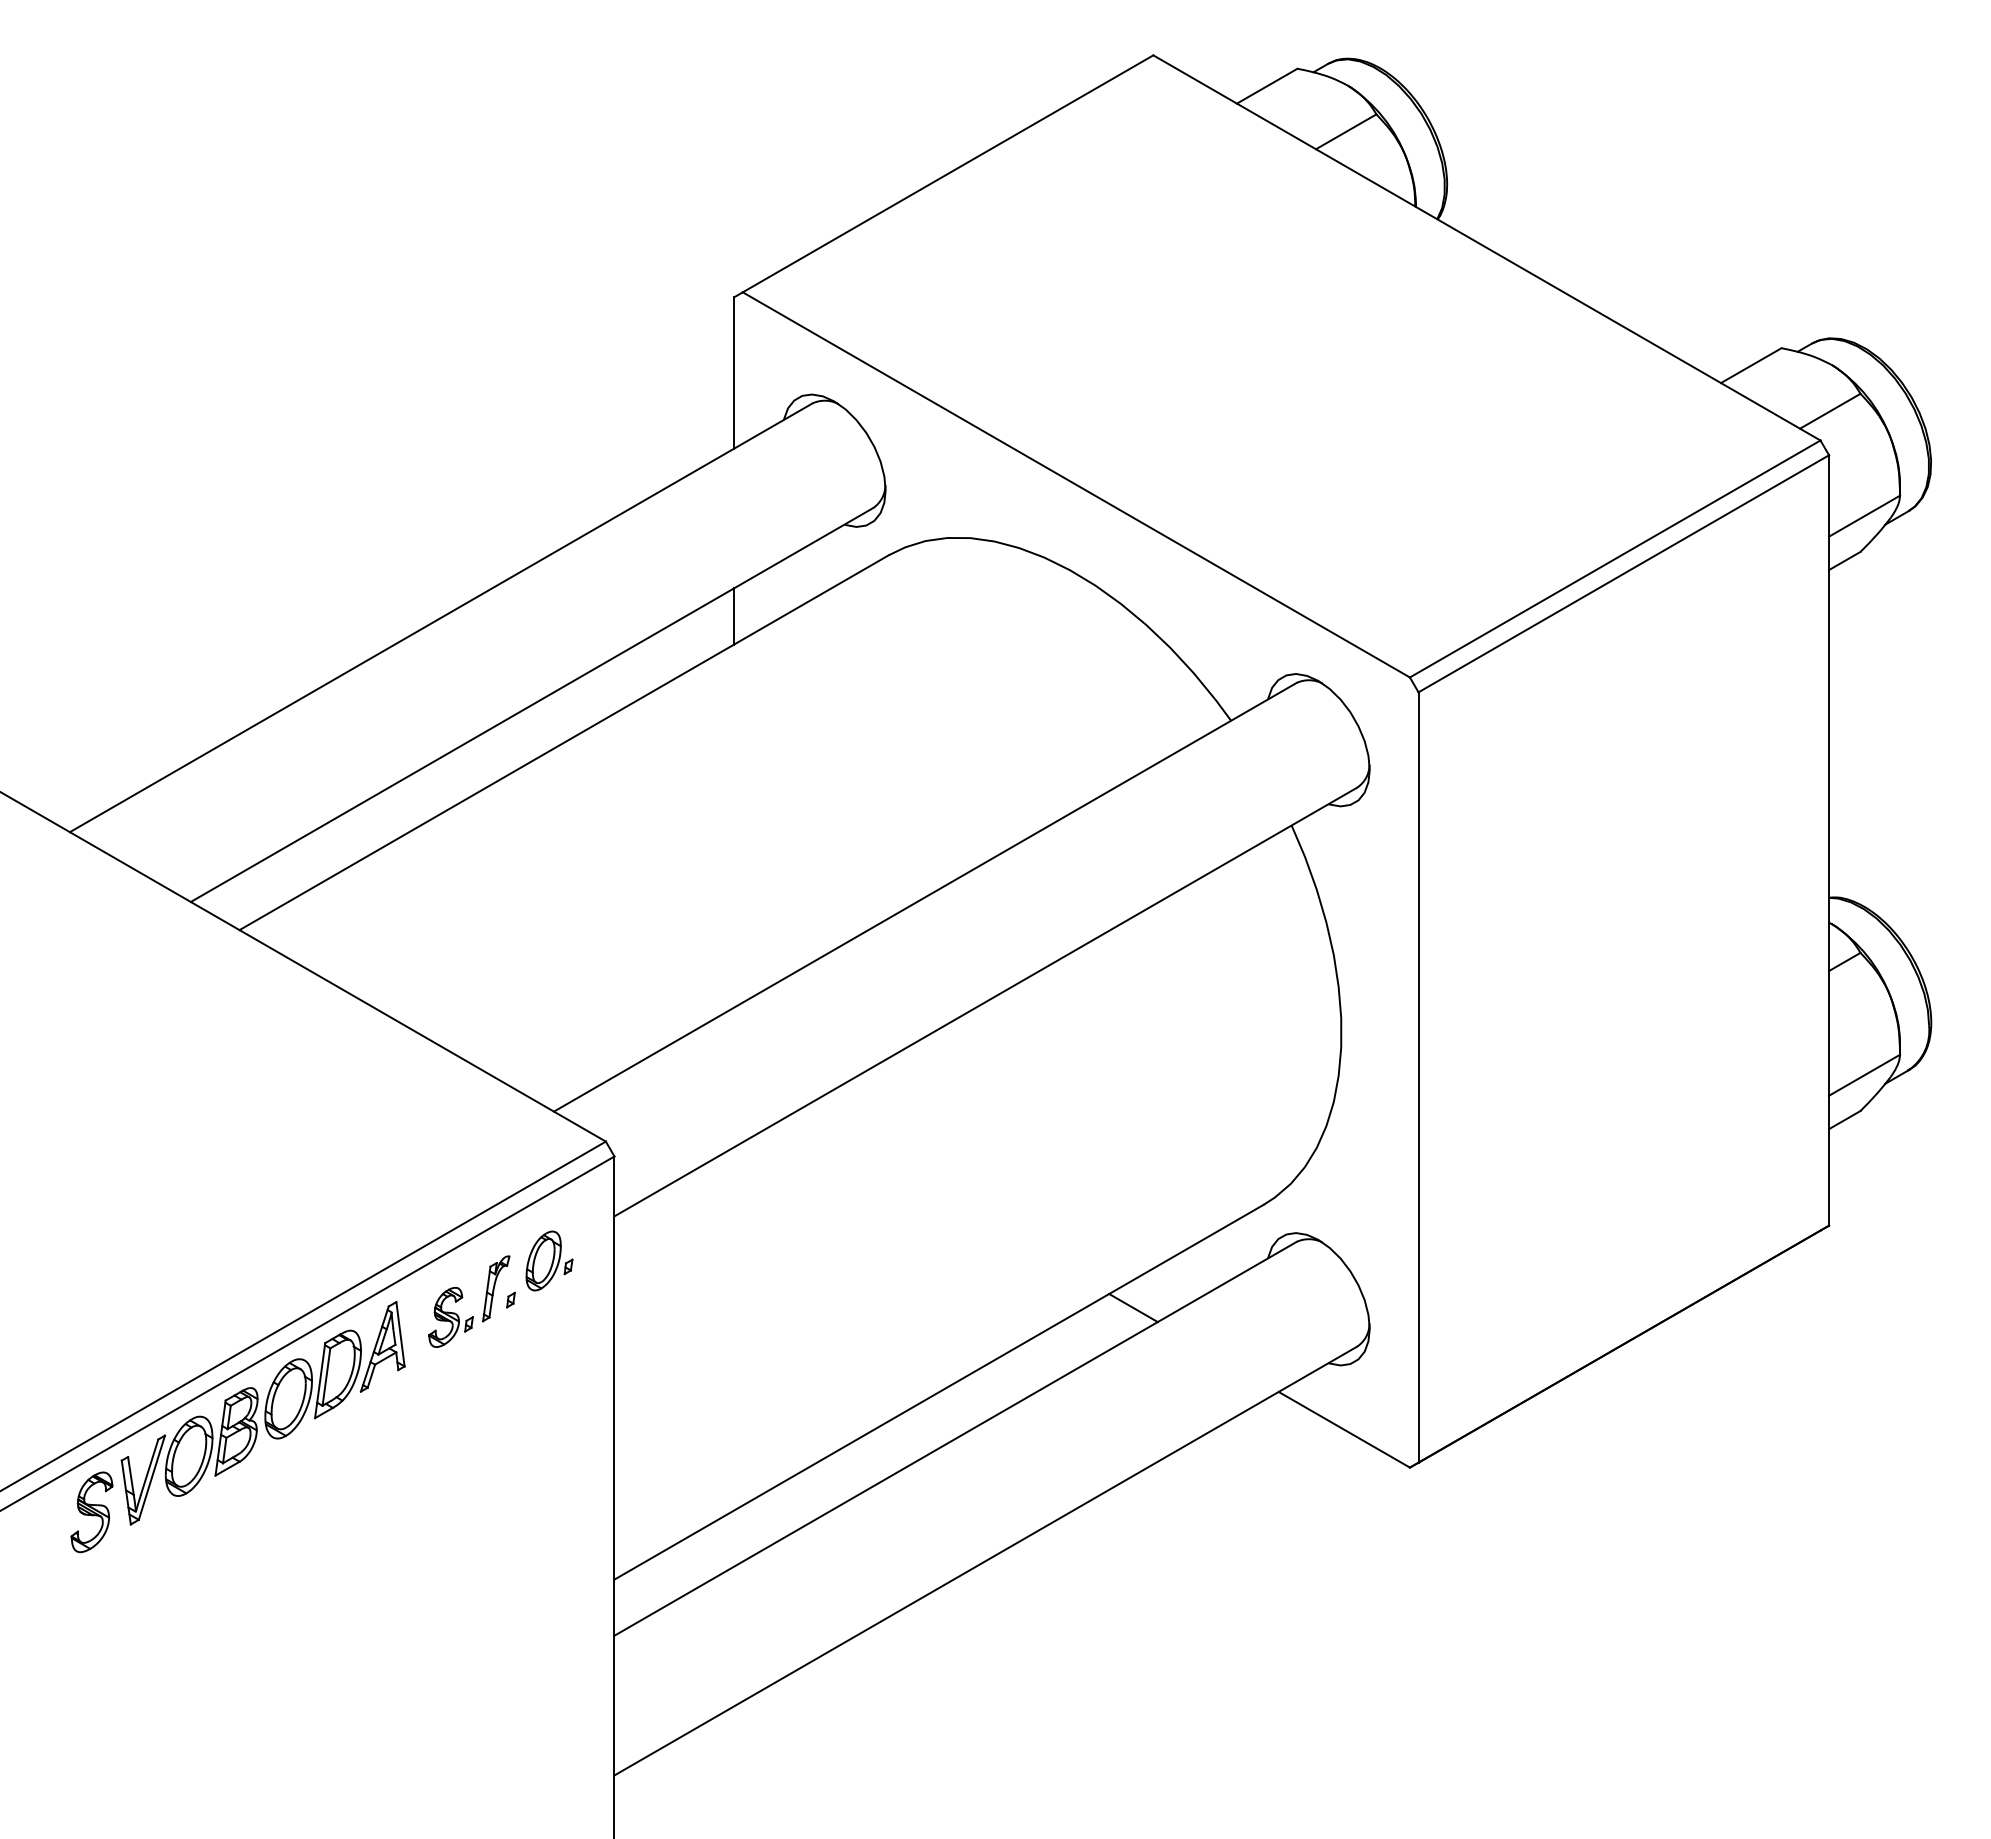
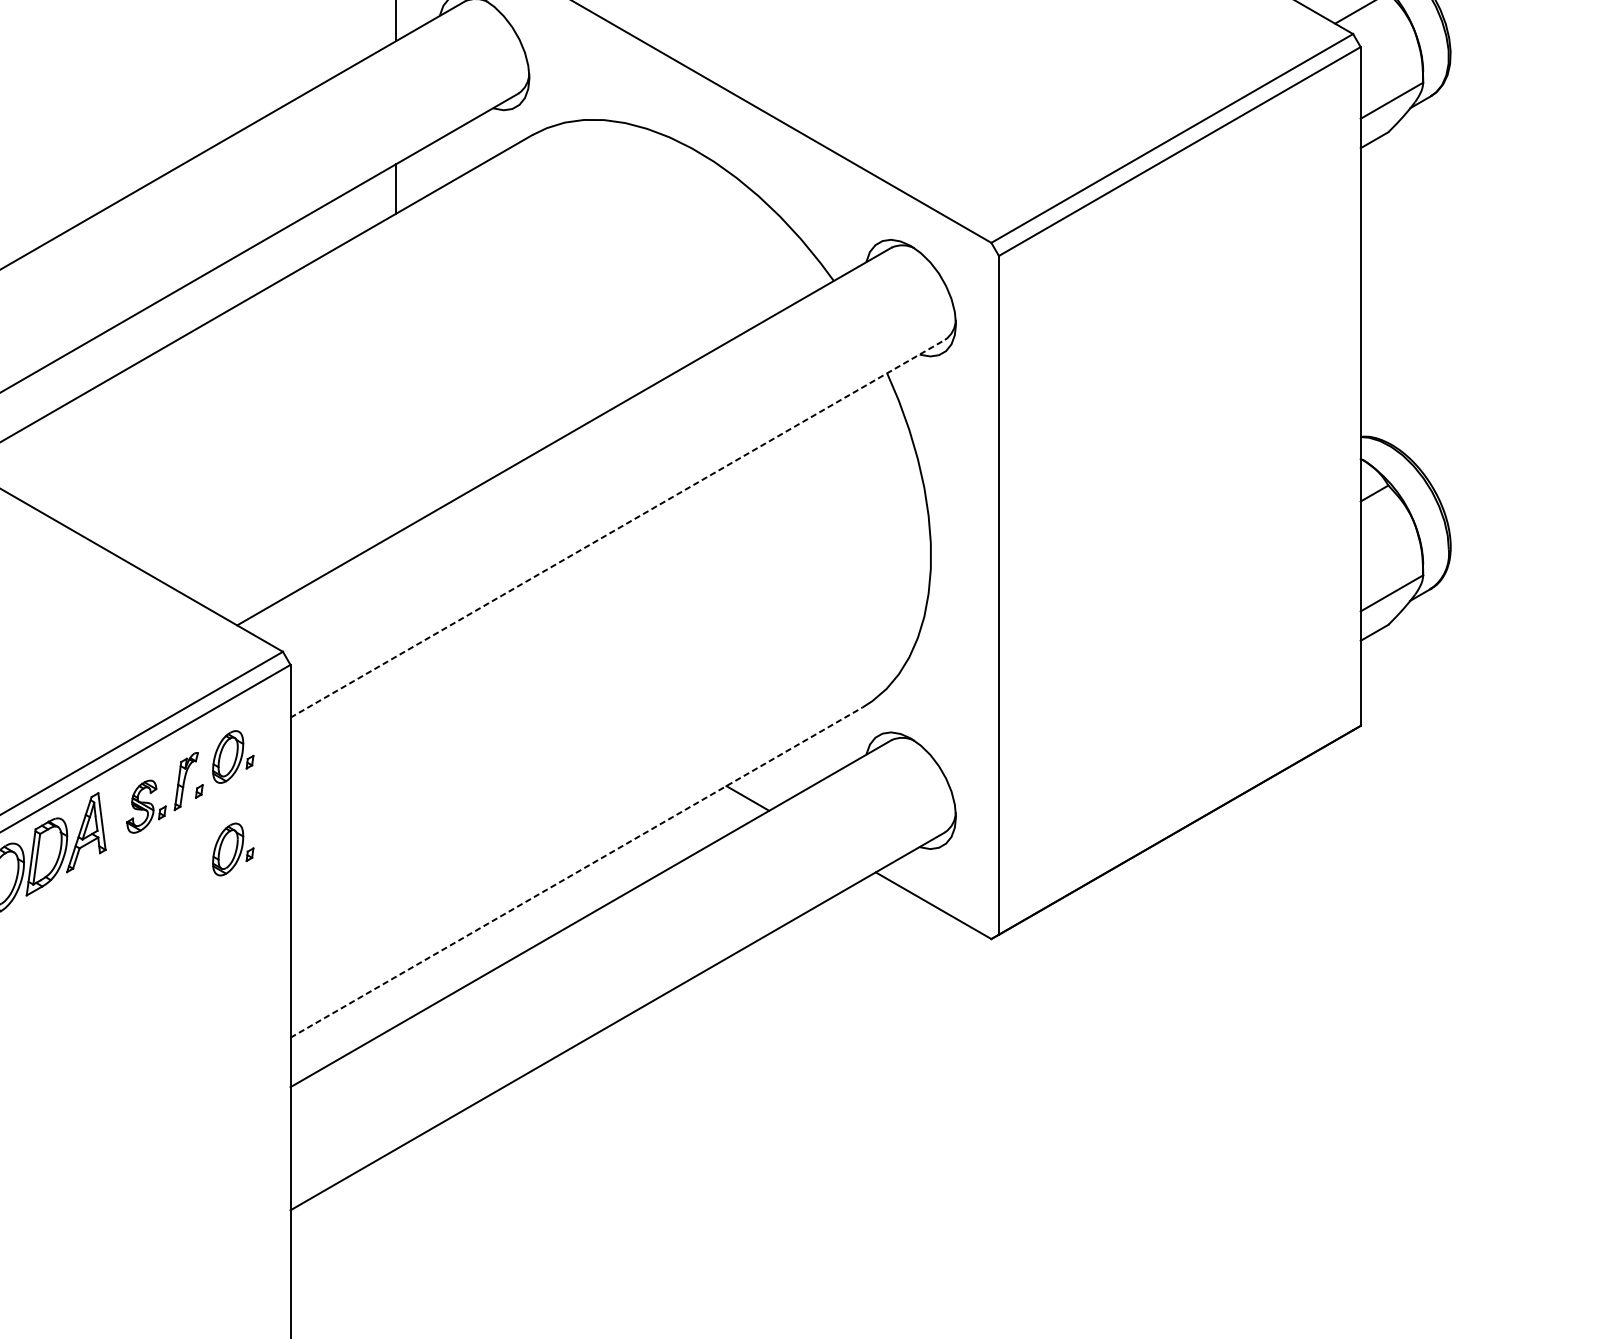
line: (985, 1002) -> (617, 529), solid -> dashed
part: (549, 1365) -> (233, 849), added
line: (939, 1392) -> (576, 872), solid -> dashed

